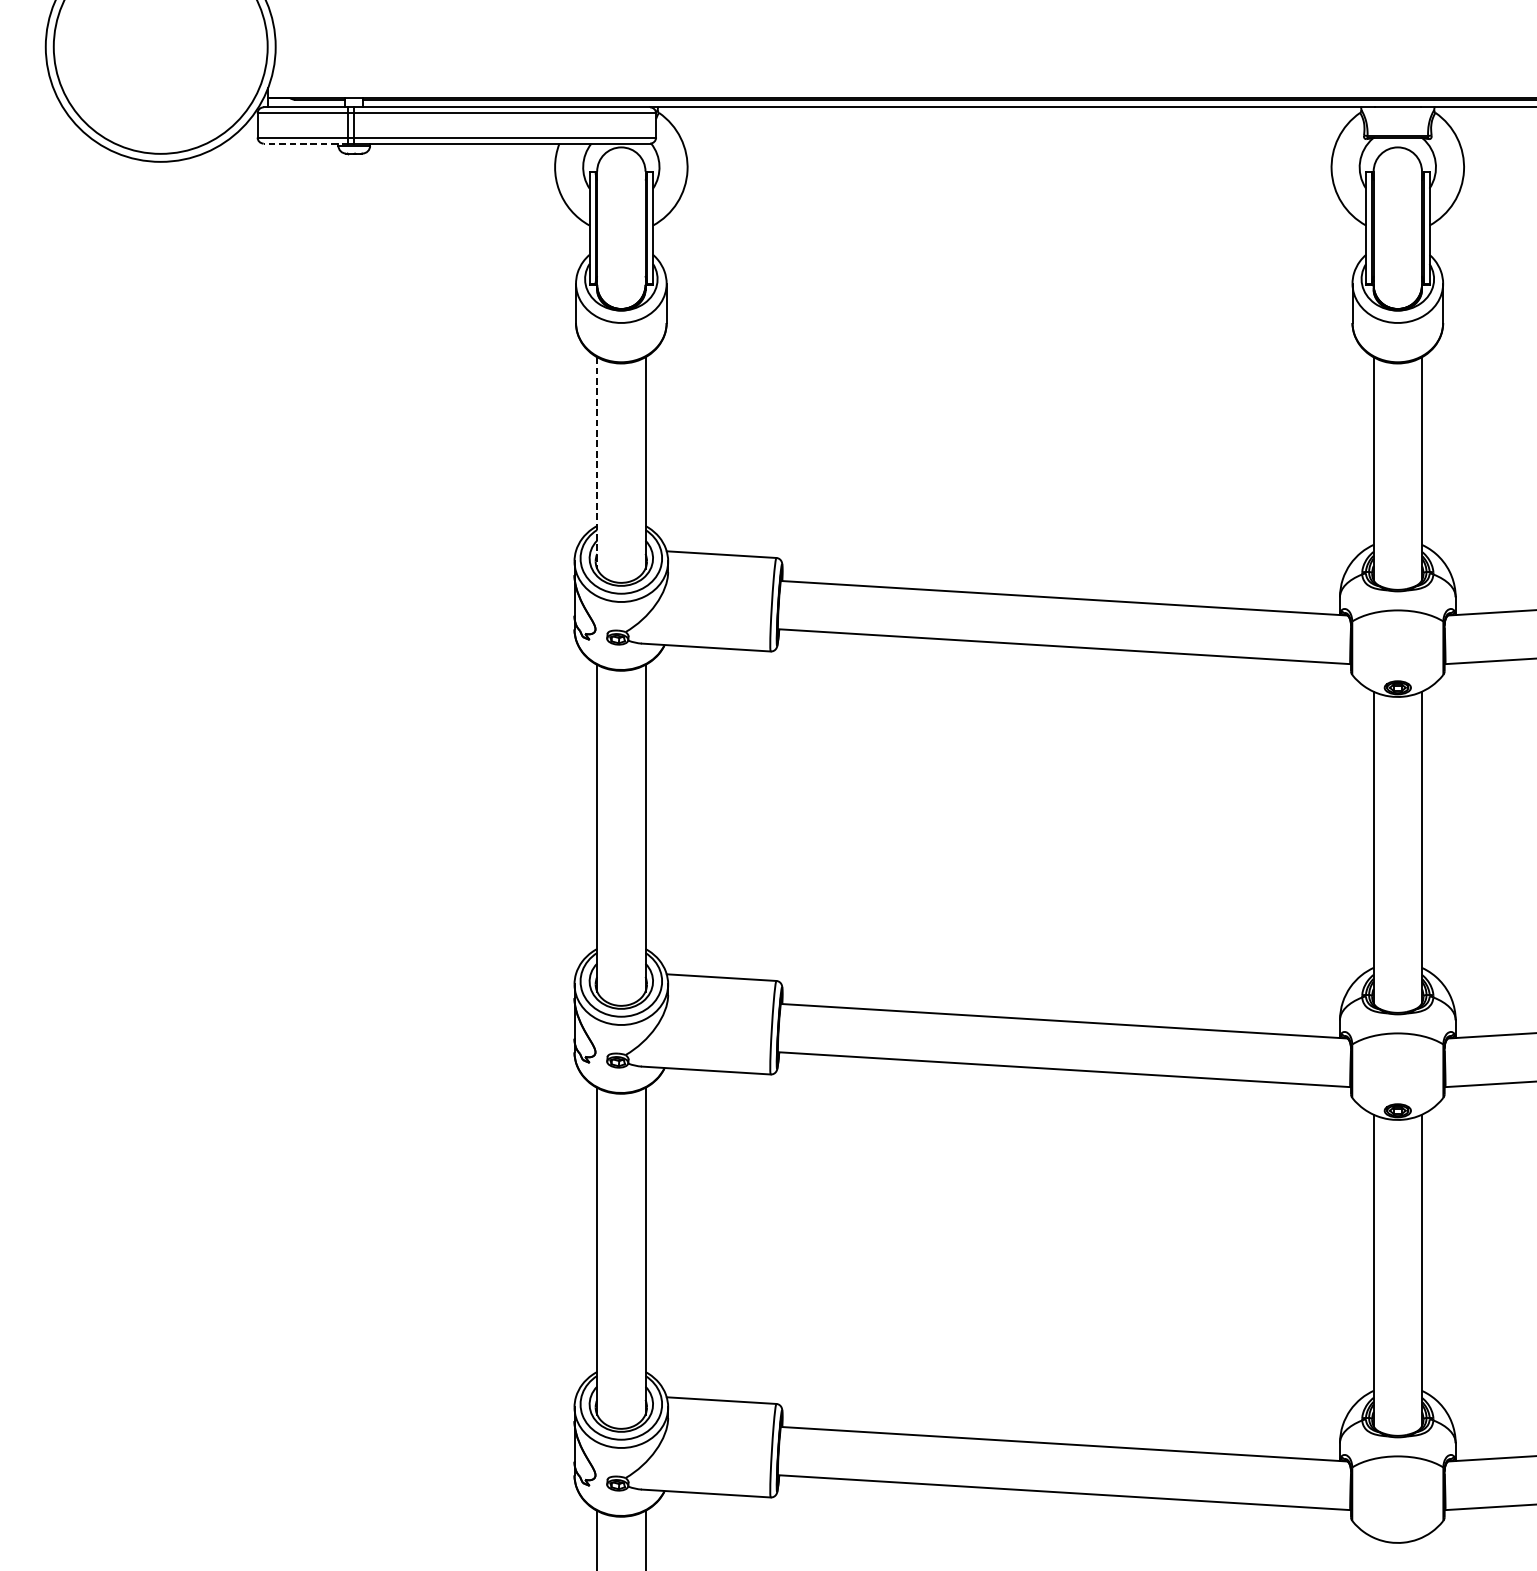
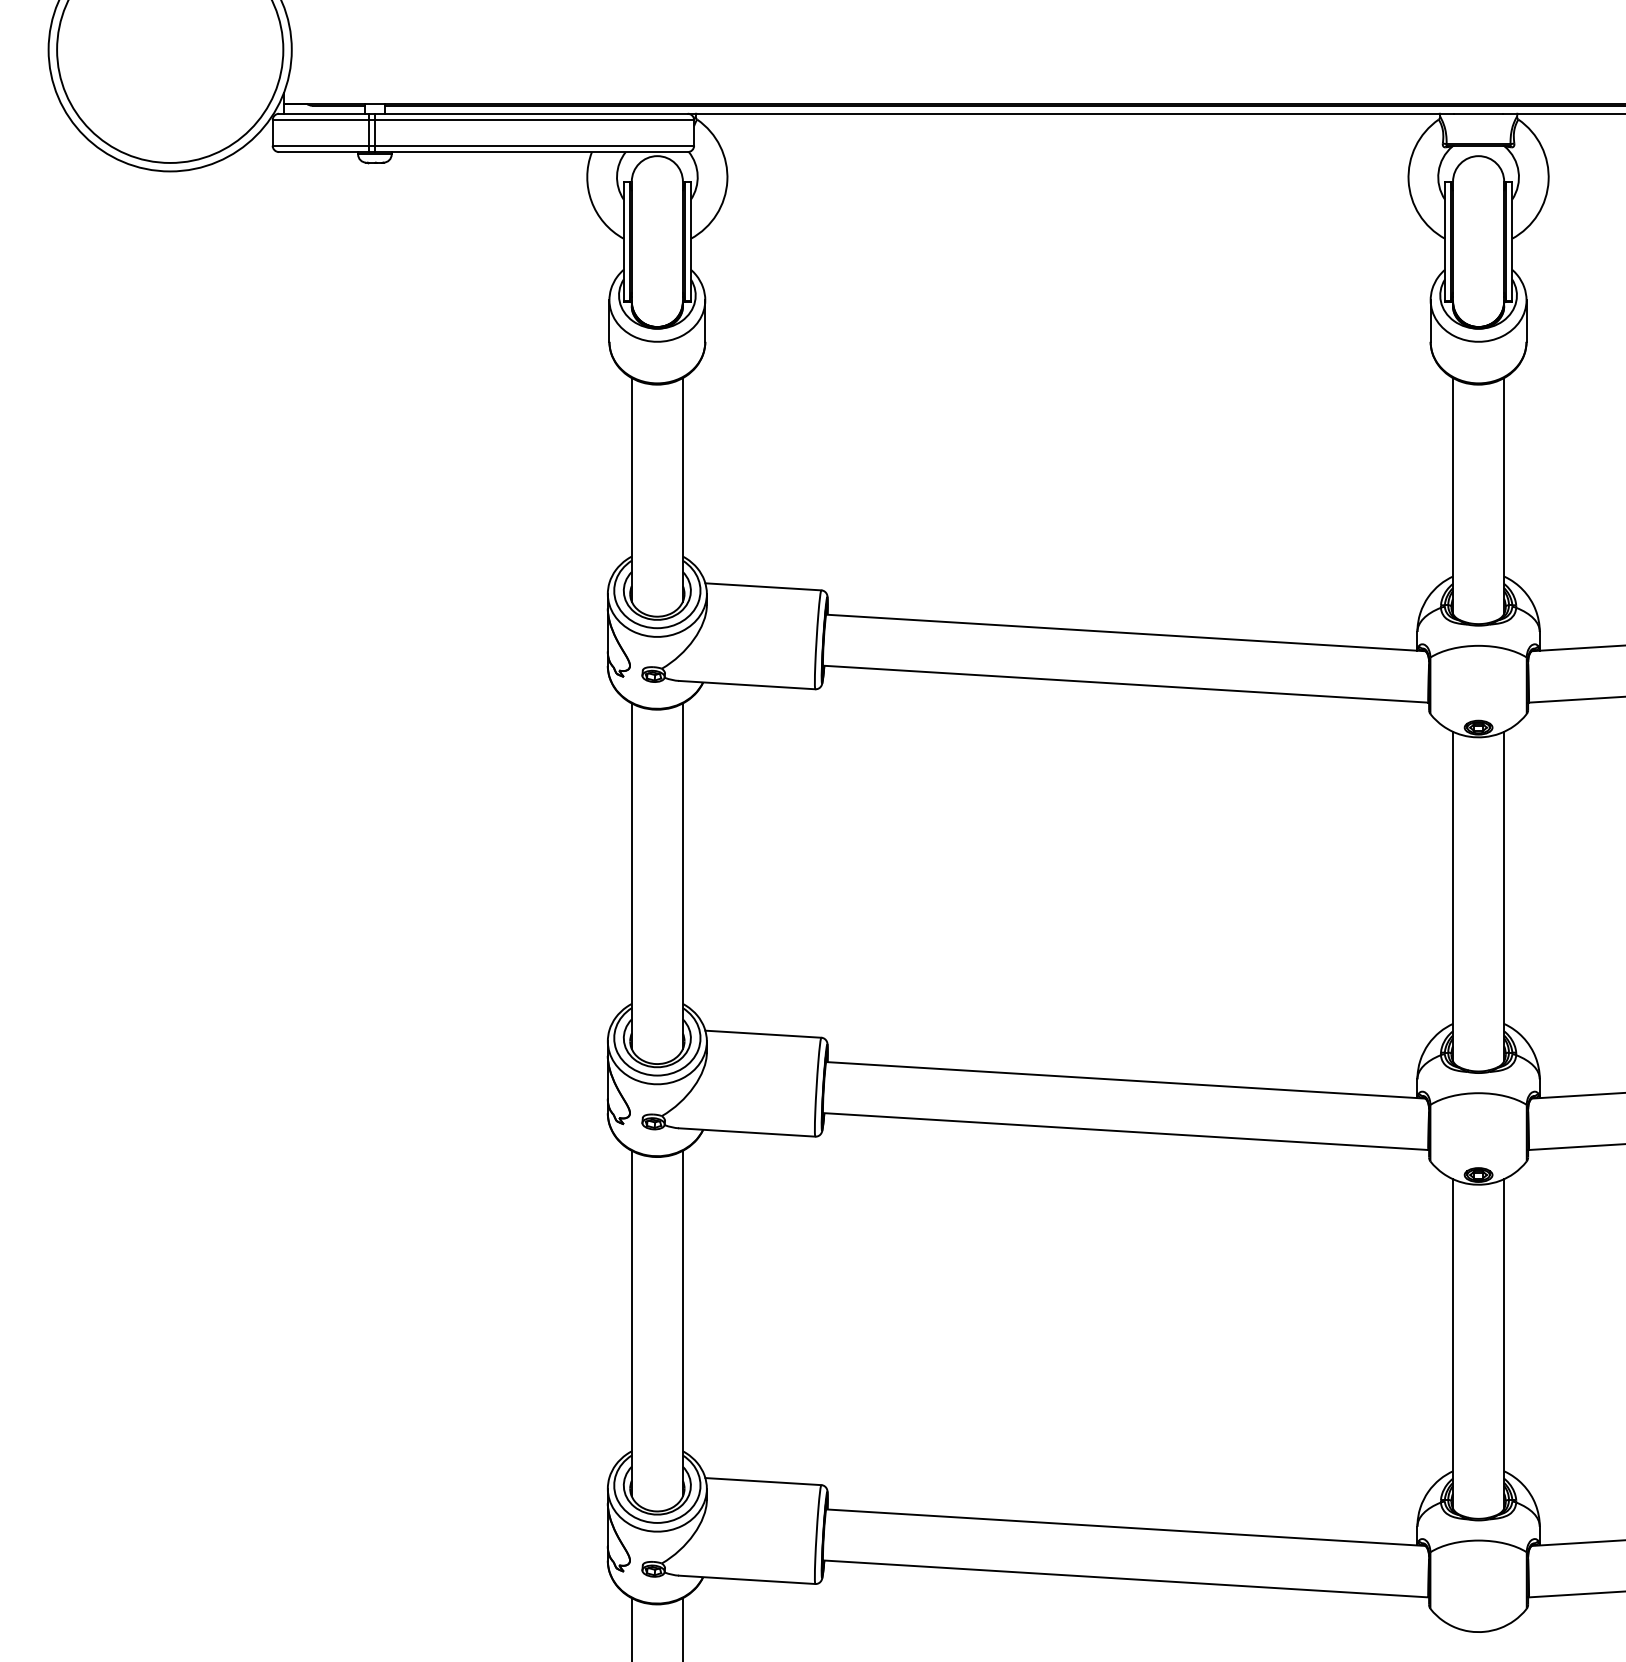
line: (305, 143) -> (323, 152), dashed -> solid
line: (596, 462) -> (631, 489), dashed -> solid

